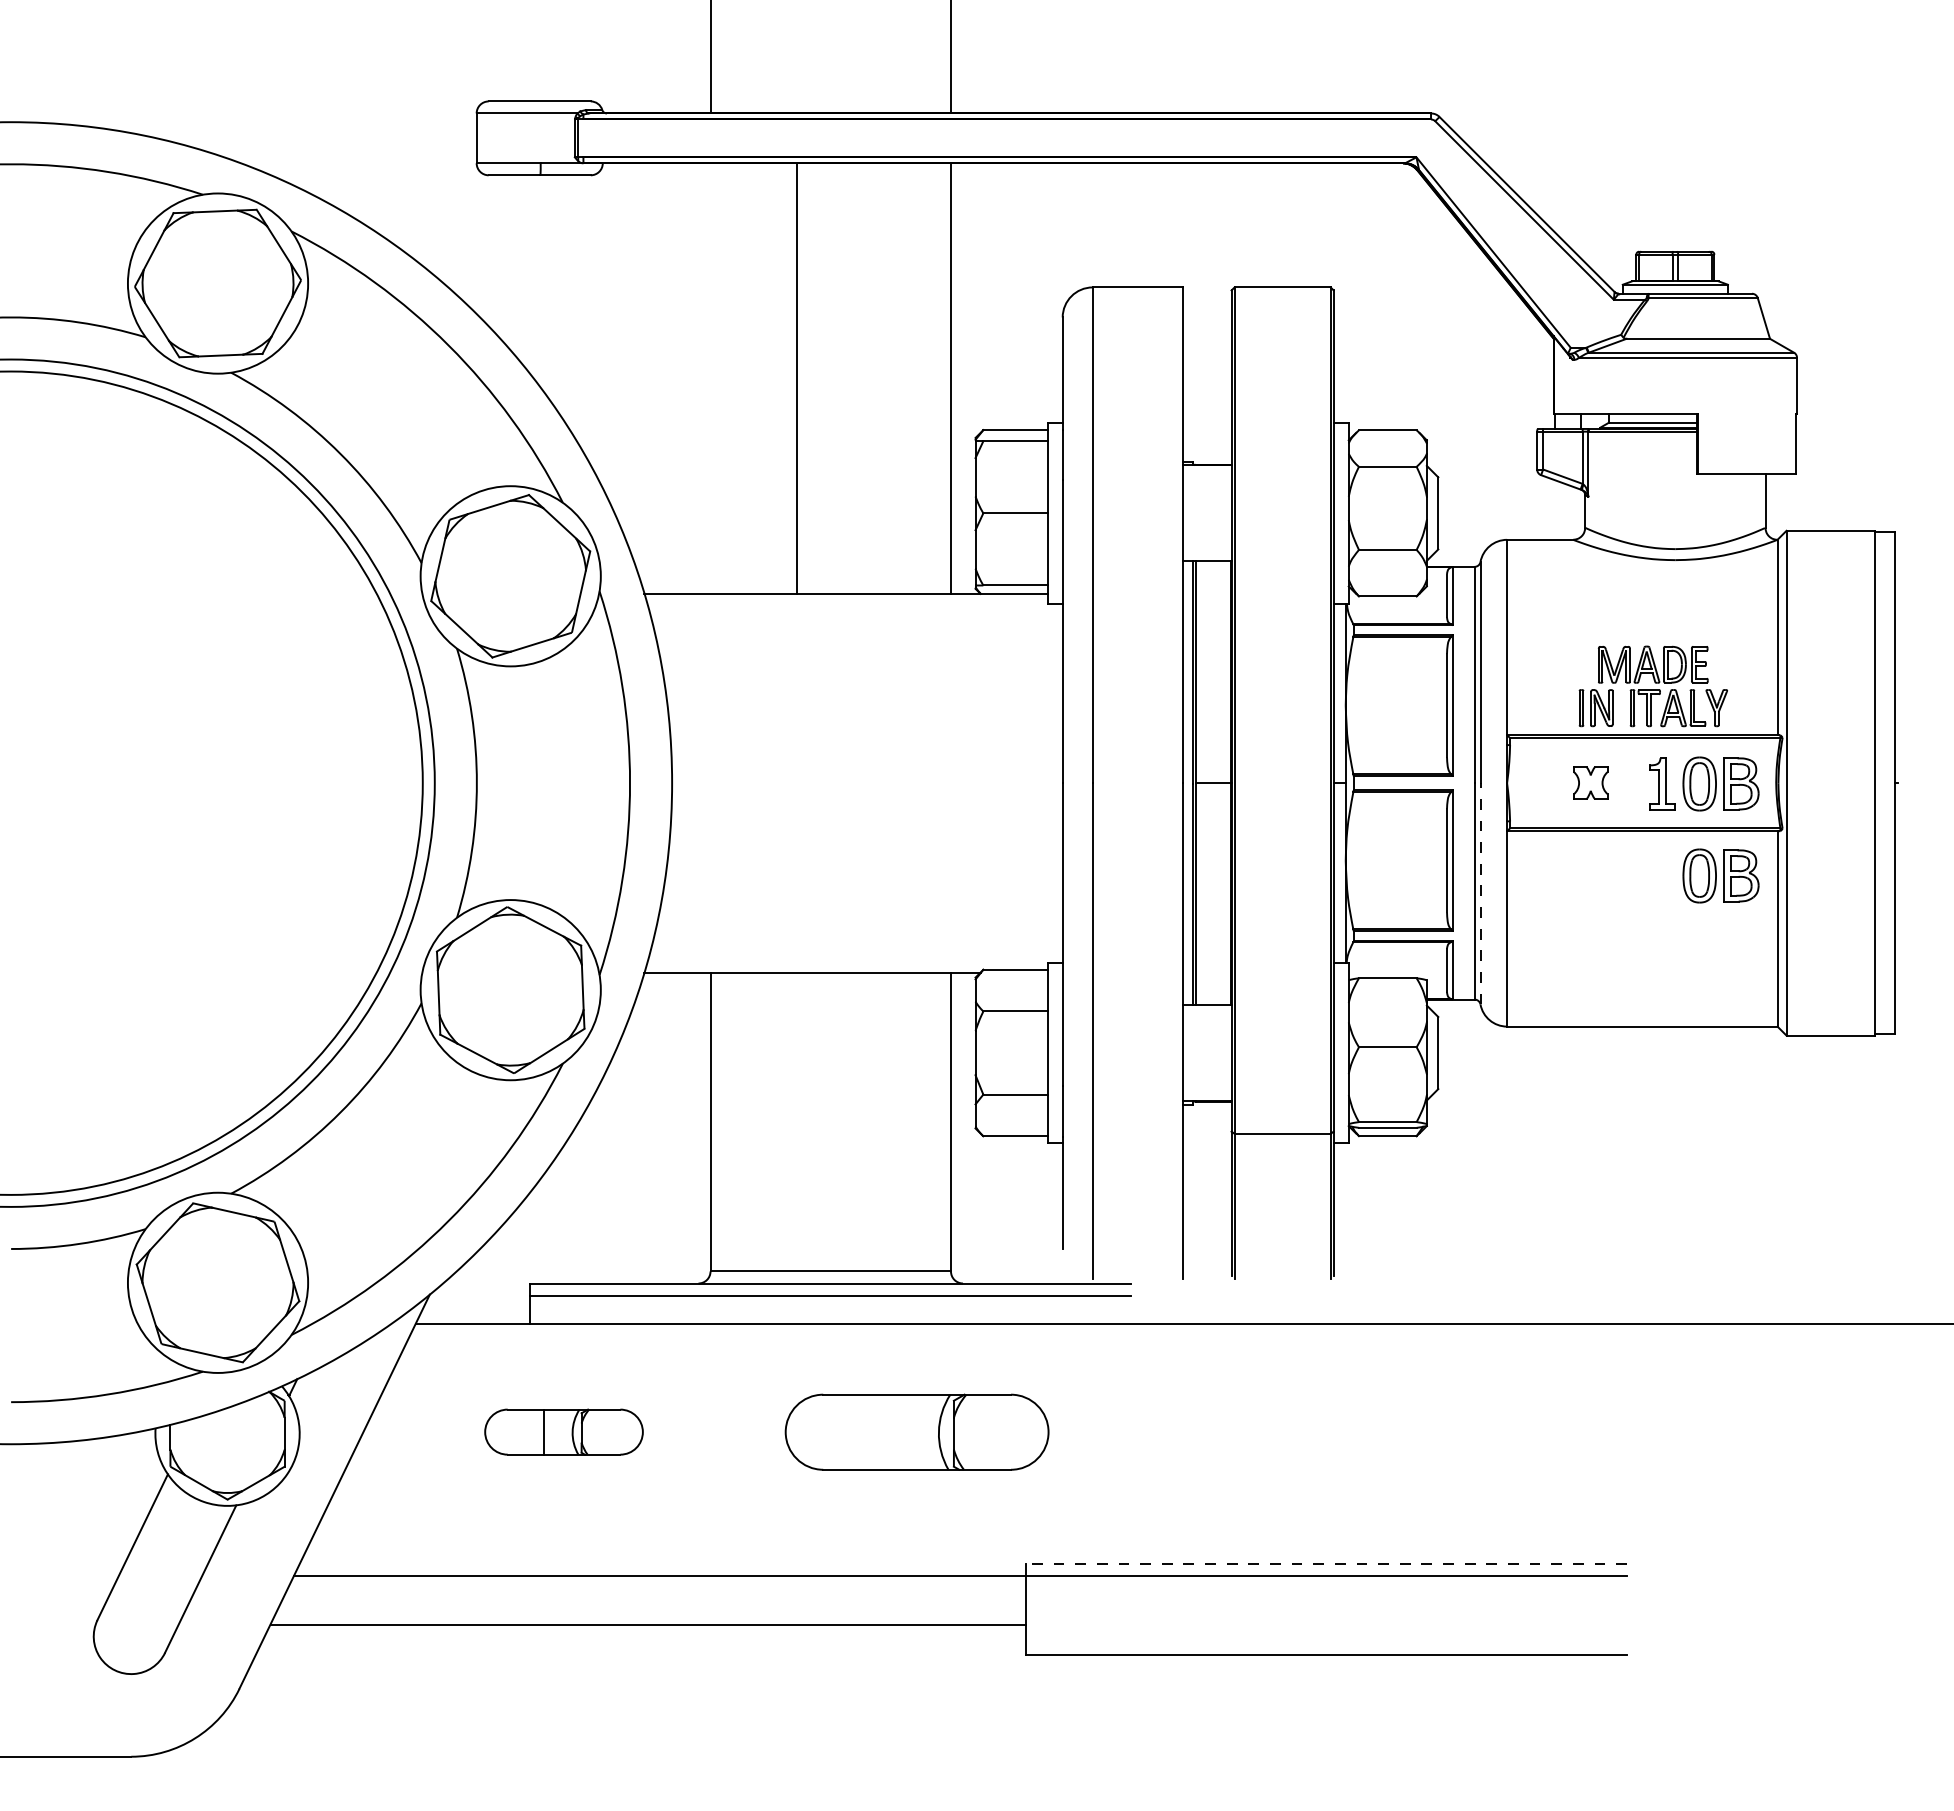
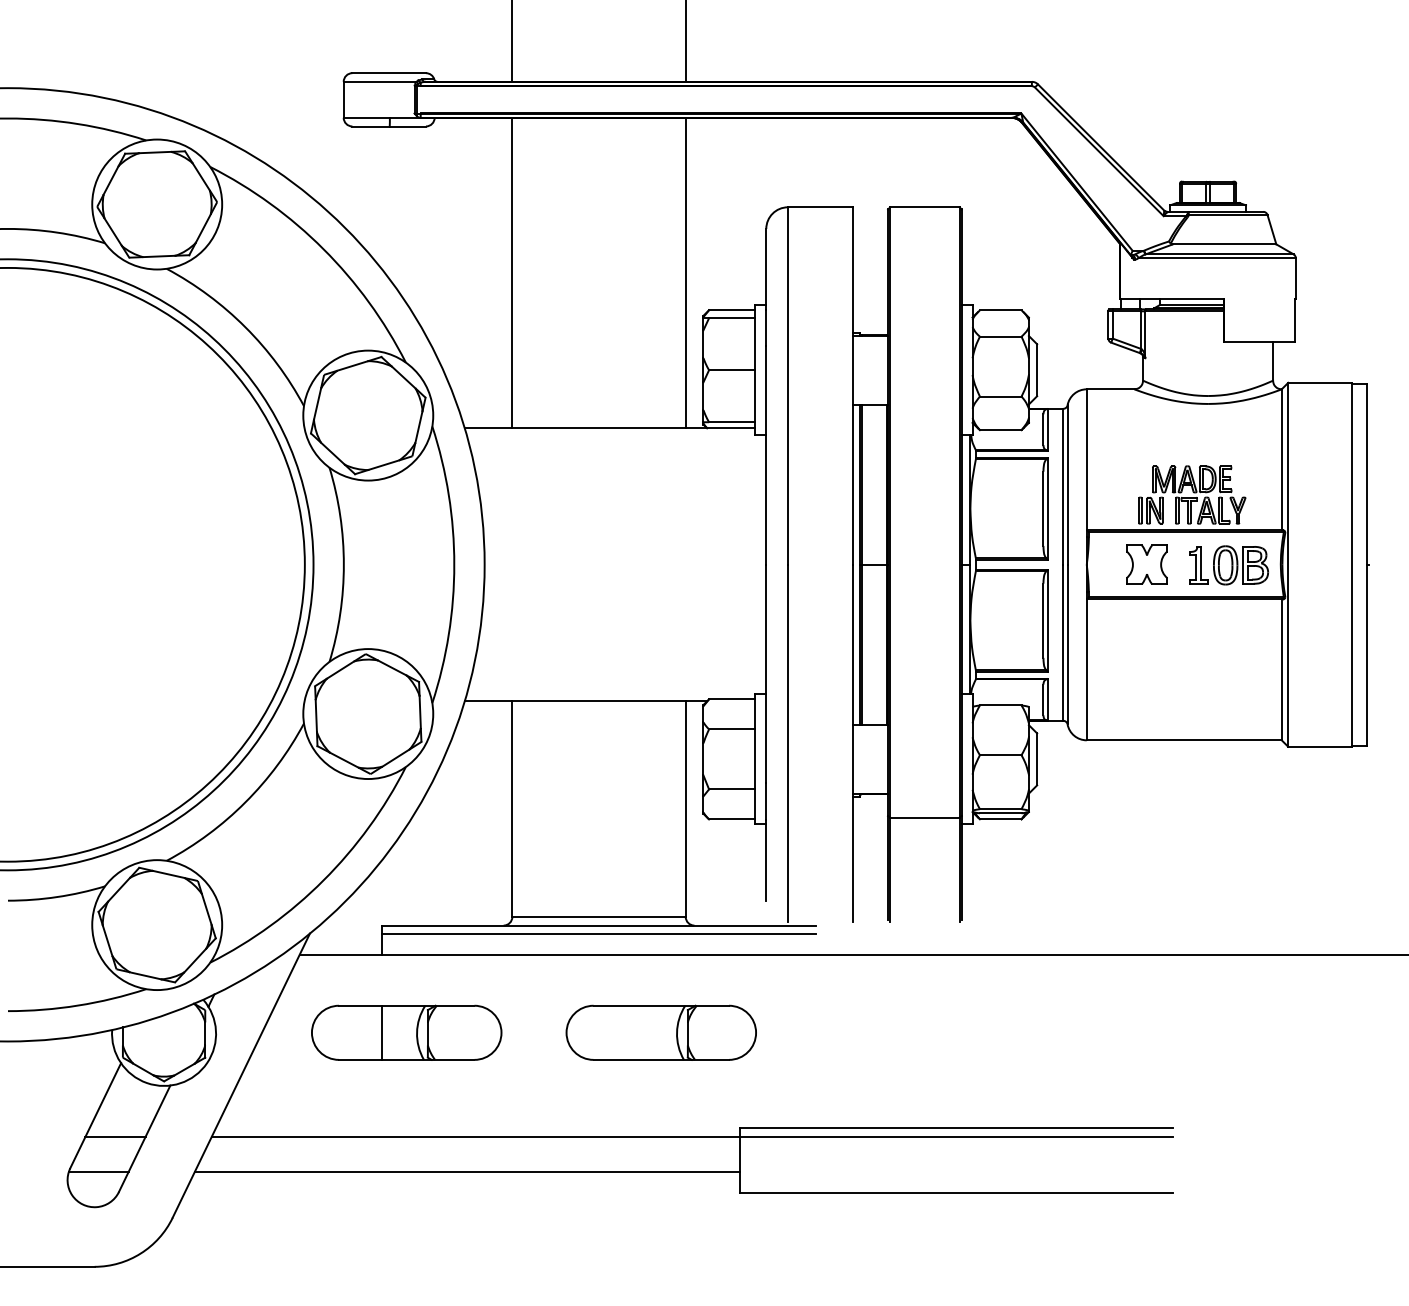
line: (796, 378) -> (512, 272), moved
part: (1590, 782) -> (1146, 564), size x1.67
part: (1720, 875) -> (1240, 631), removed
line: (1480, 893) -> (1067, 644), dashed -> solid
part: (563, 1431) -> (406, 1032), size x1.67
line: (1326, 1564) -> (956, 1128), dashed -> solid
line: (160, 1576) -> (115, 1136), added
line: (136, 1624) -> (98, 1171), added

